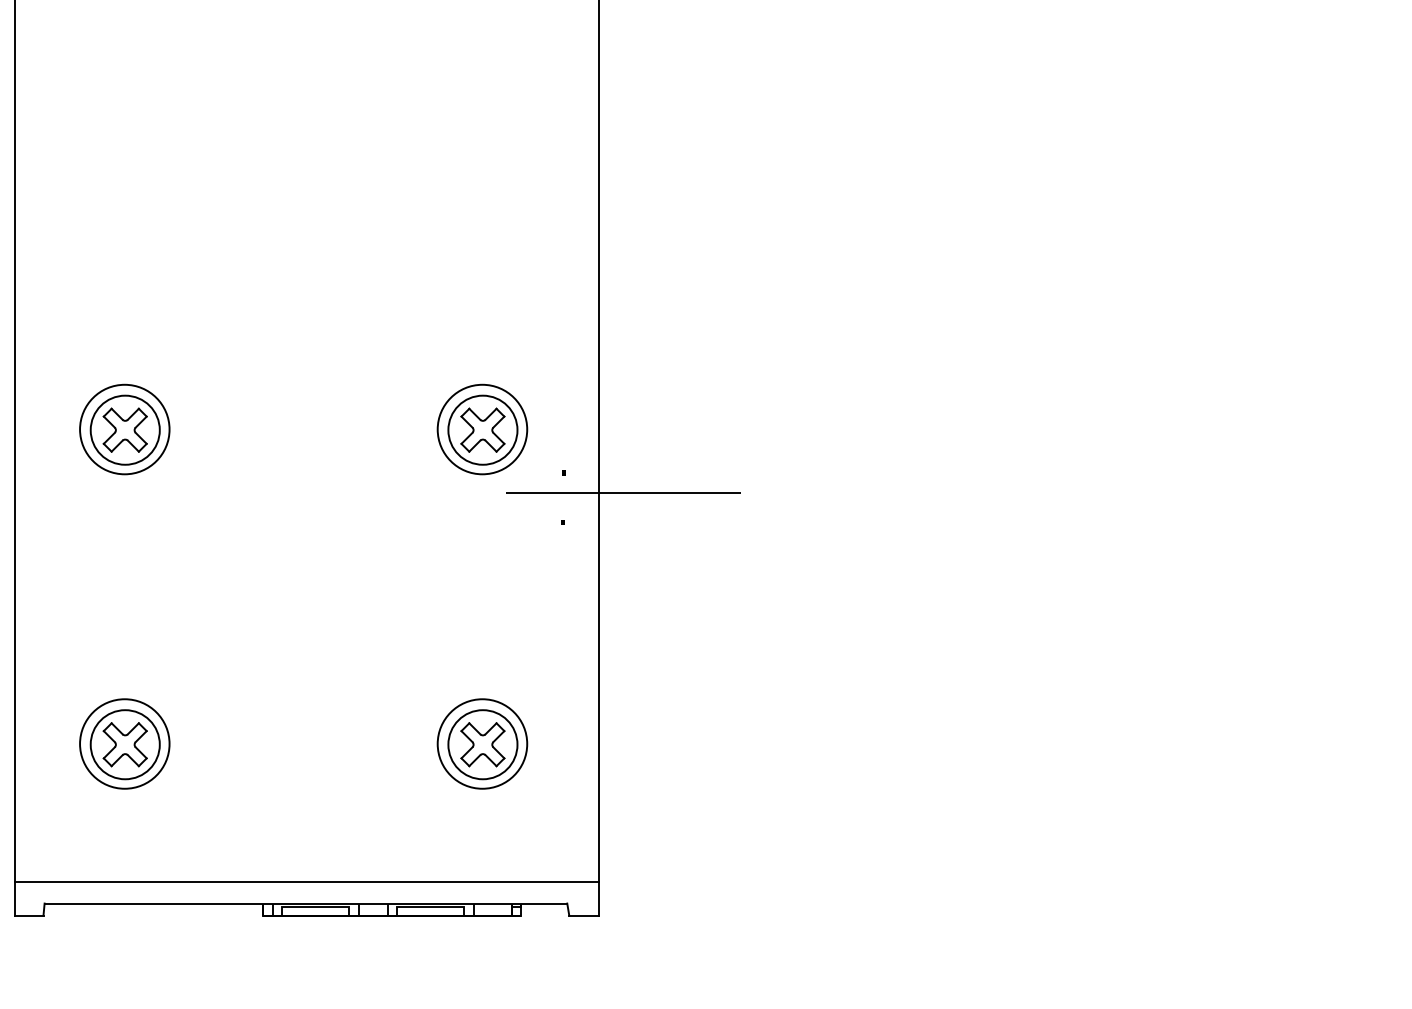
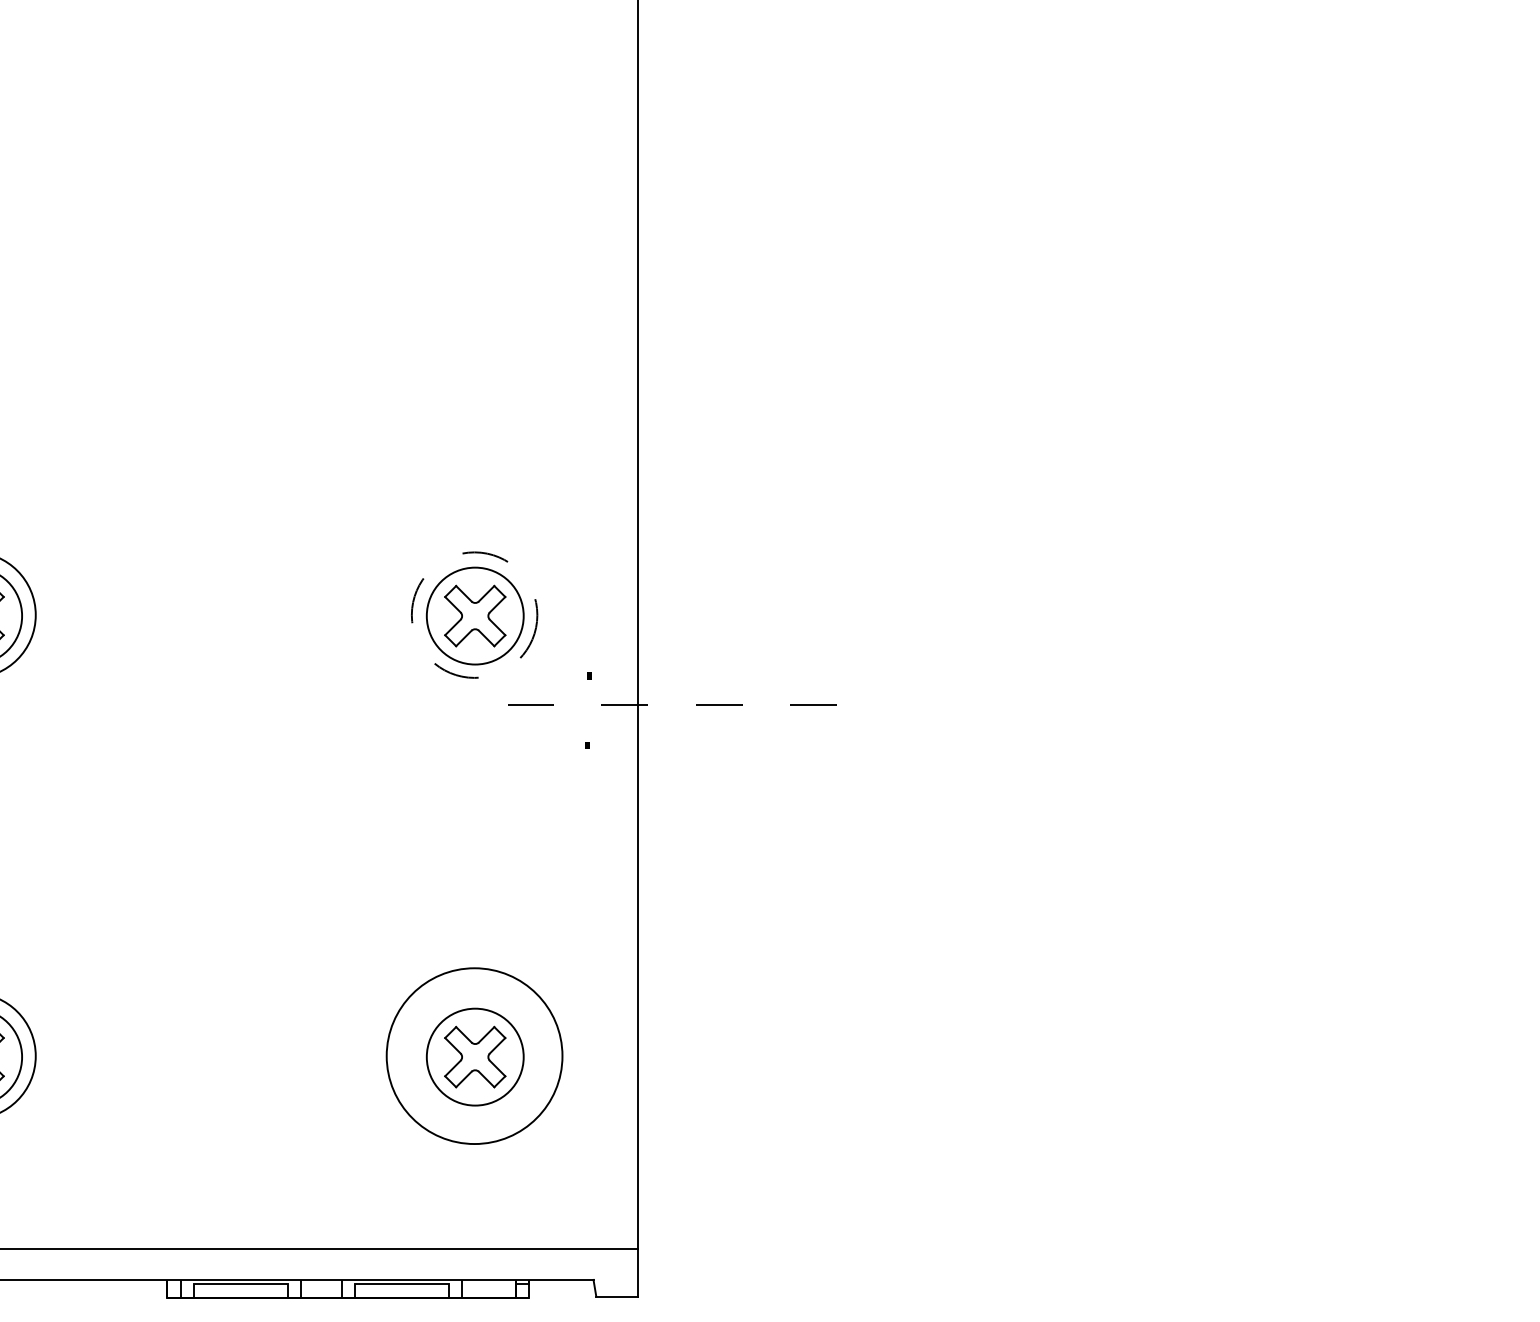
circle: (482, 429) -> (474, 615), solid -> dashed
line: (623, 493) -> (672, 704), solid -> dashed
circle: (482, 743) -> (474, 1055), size x1.4

